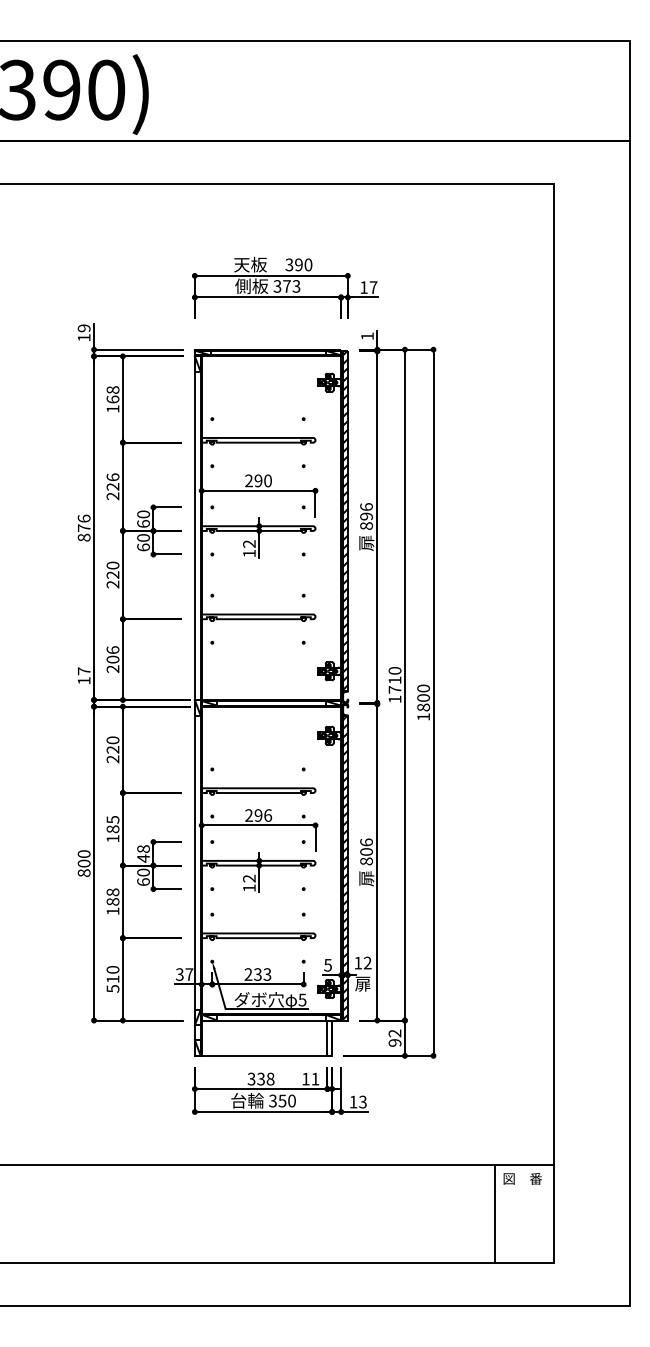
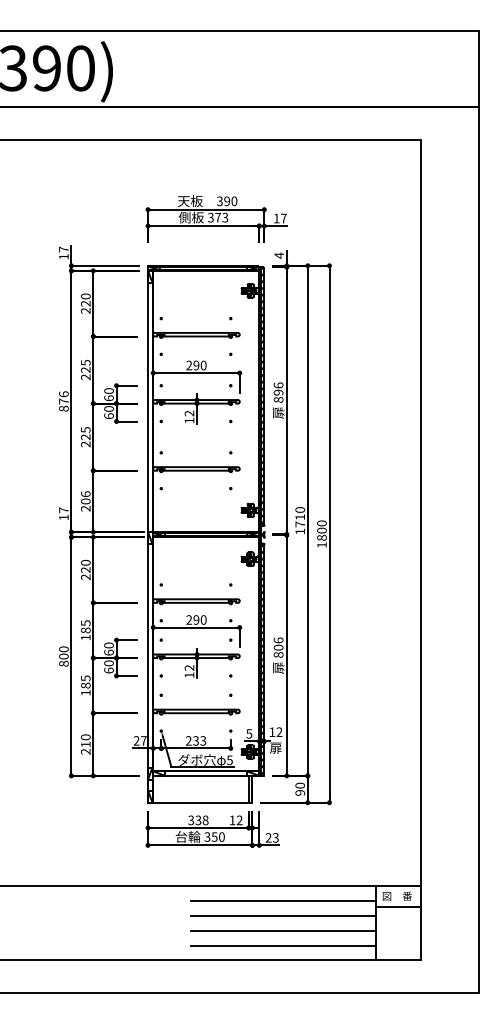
text: (83, 328) -> (63, 249), 19 -> 17
text: (366, 336) -> (278, 255), 1 -> 4
text: (112, 399) -> (85, 303), 168 -> 220
text: (112, 476) -> (85, 362), 226 -> 225
text: (112, 564) -> (85, 429), 220 -> 225
text: (267, 814) -> (203, 619), 296 -> 290
text: (142, 853) -> (108, 648), 48 -> 60
text: (112, 892) -> (85, 678), 188 -> 185
text: (179, 975) -> (136, 741), 37 -> 27
text: (112, 988) -> (85, 751), 510 -> 210
text: (395, 1033) -> (300, 785), 92 -> 90
text: (315, 1077) -> (239, 819), 11 -> 12
text: (353, 1101) -> (268, 837), 13 -> 23
line: (373, 1184) -> (283, 900), added
line: (524, 1192) -> (398, 906), added
line: (373, 1204) -> (283, 915), added
line: (373, 1223) -> (283, 930), added
line: (373, 1243) -> (283, 945), added

